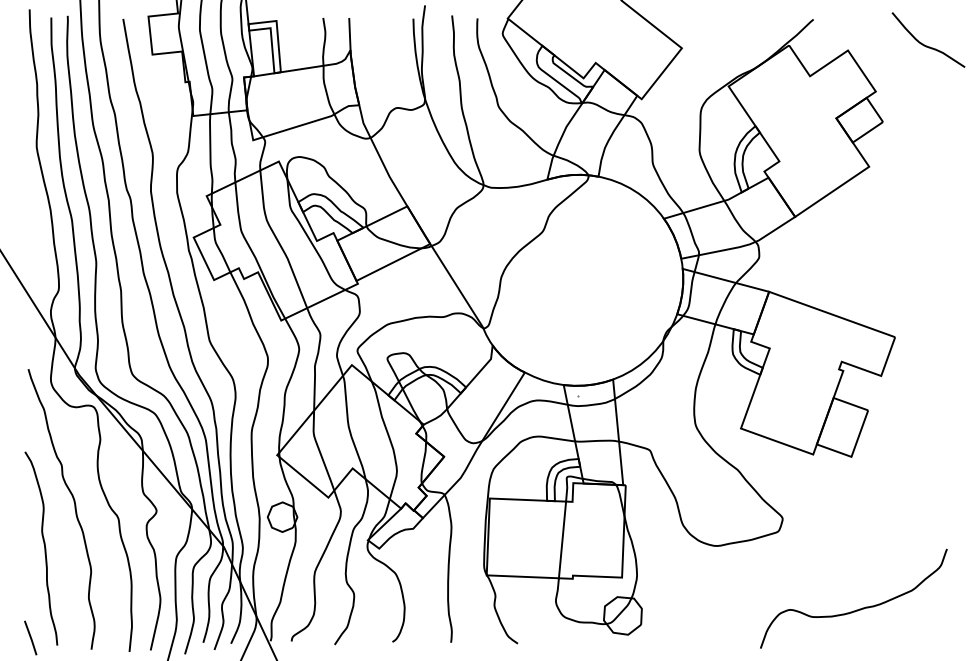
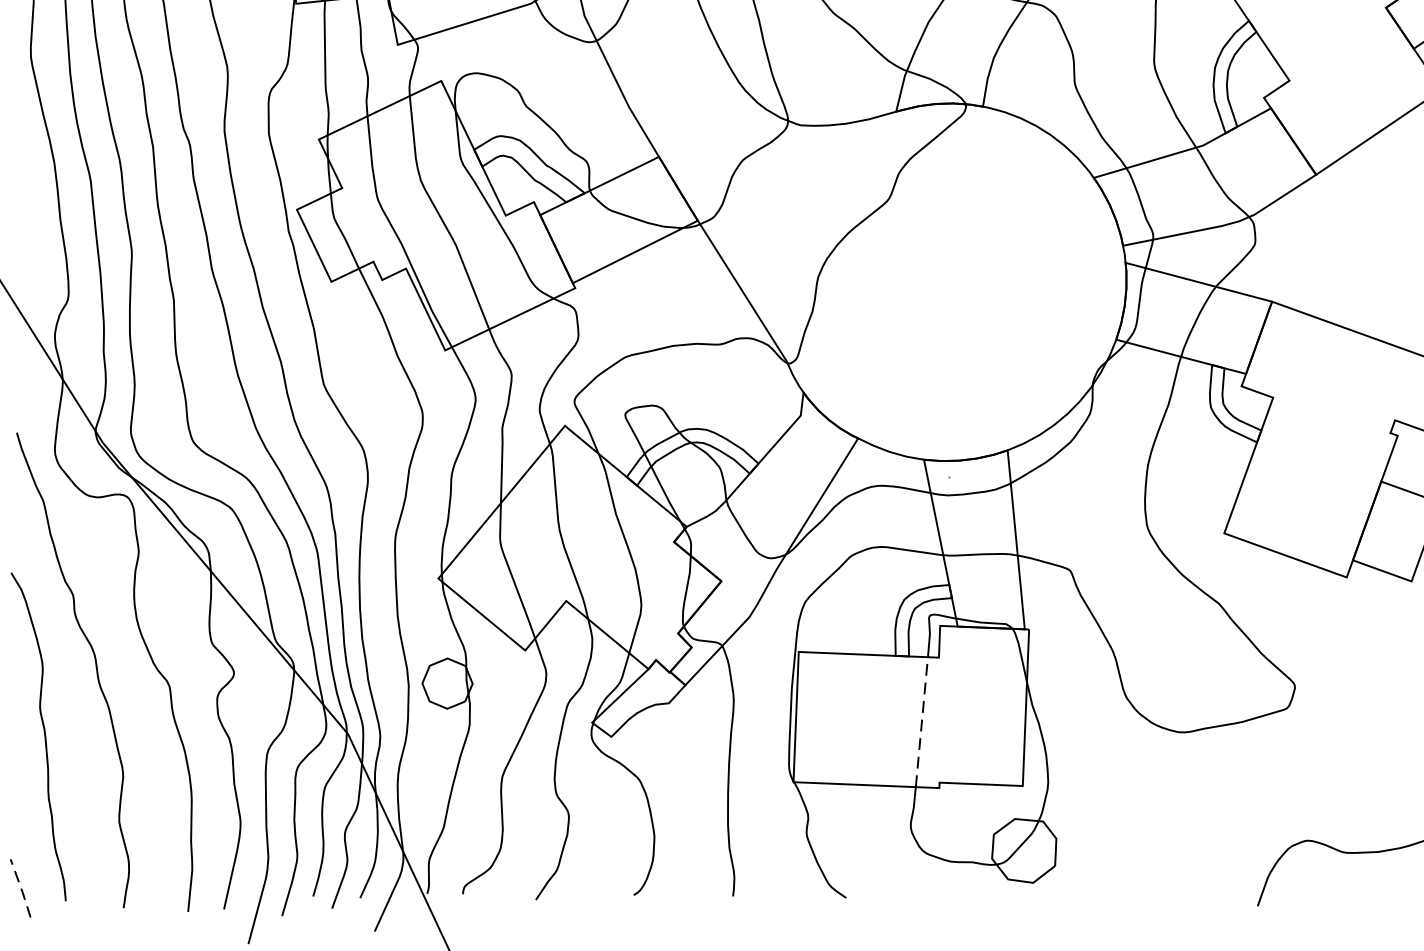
line: (562, 539) -> (921, 721), solid -> dashed
line: (30, 637) -> (20, 887), solid -> dashed

